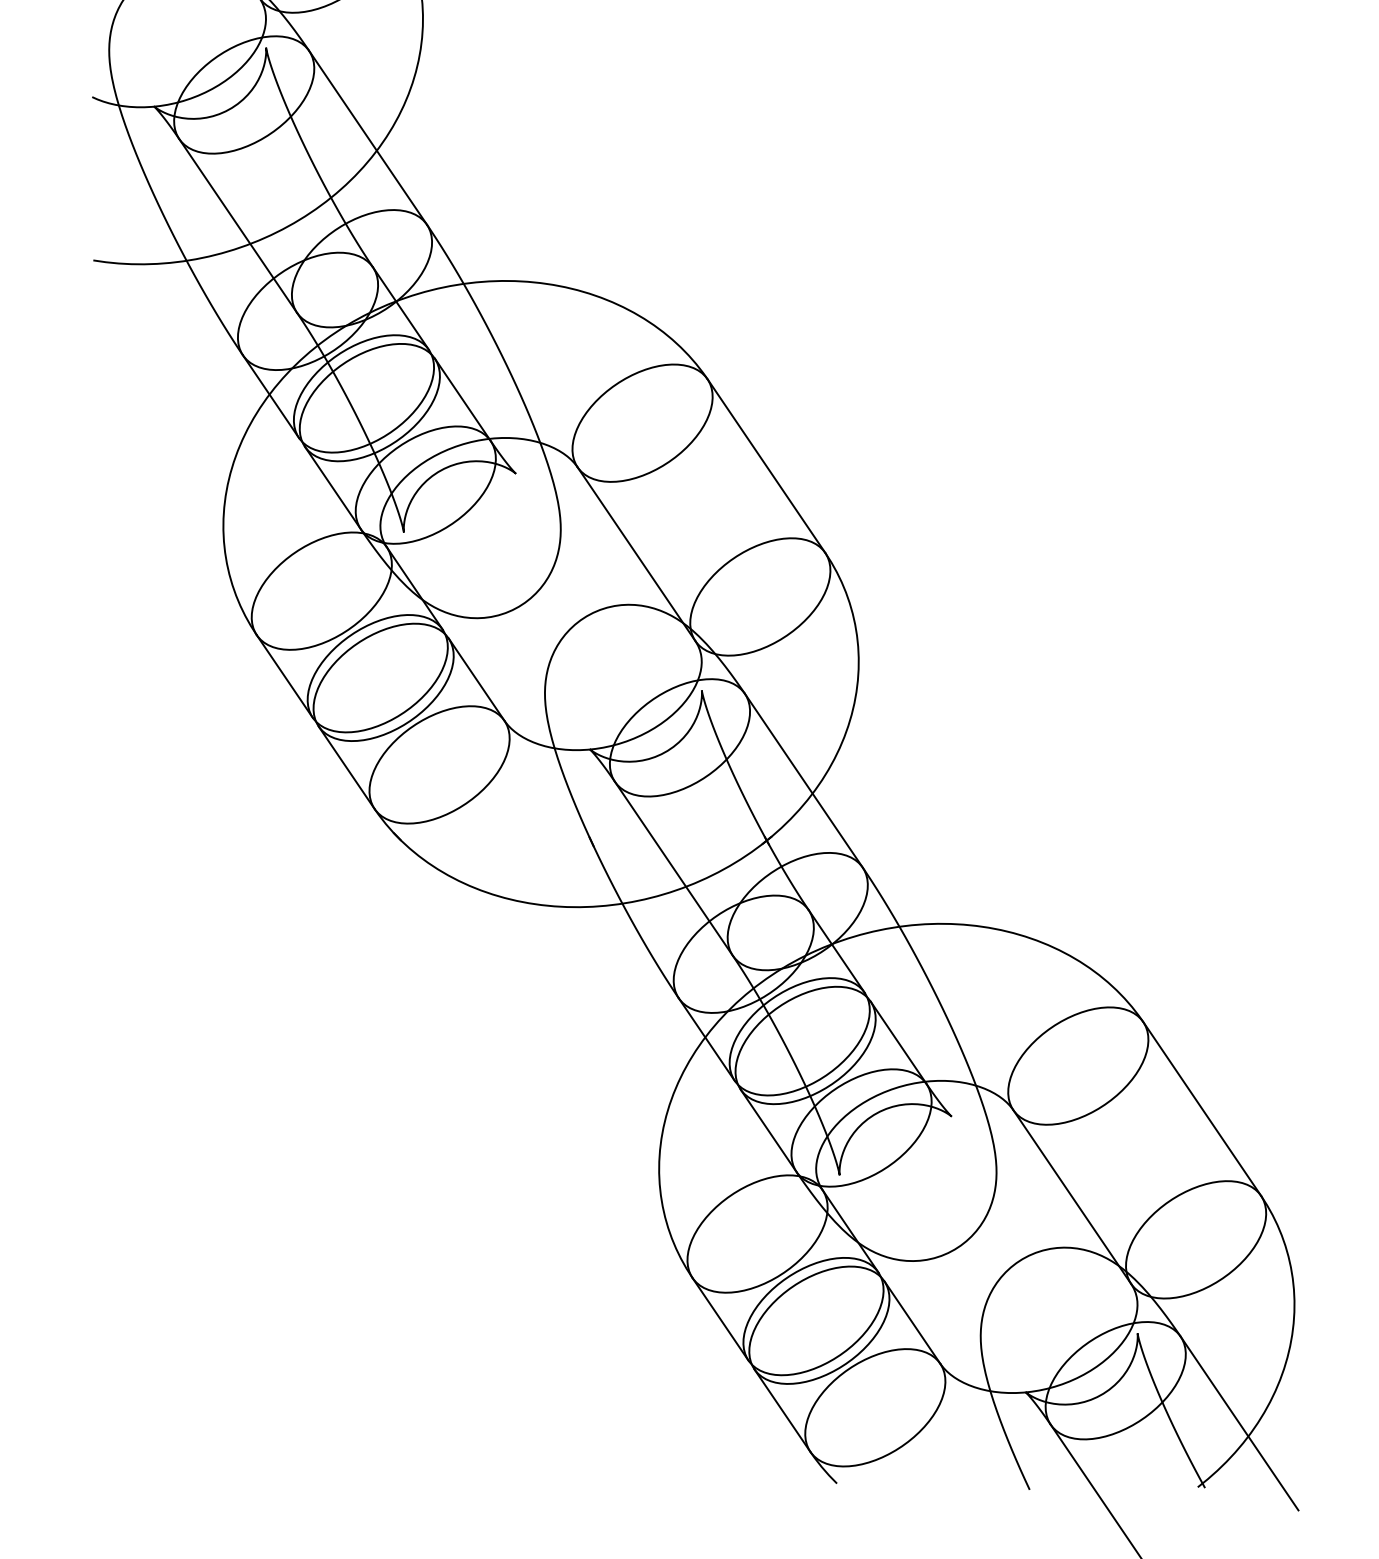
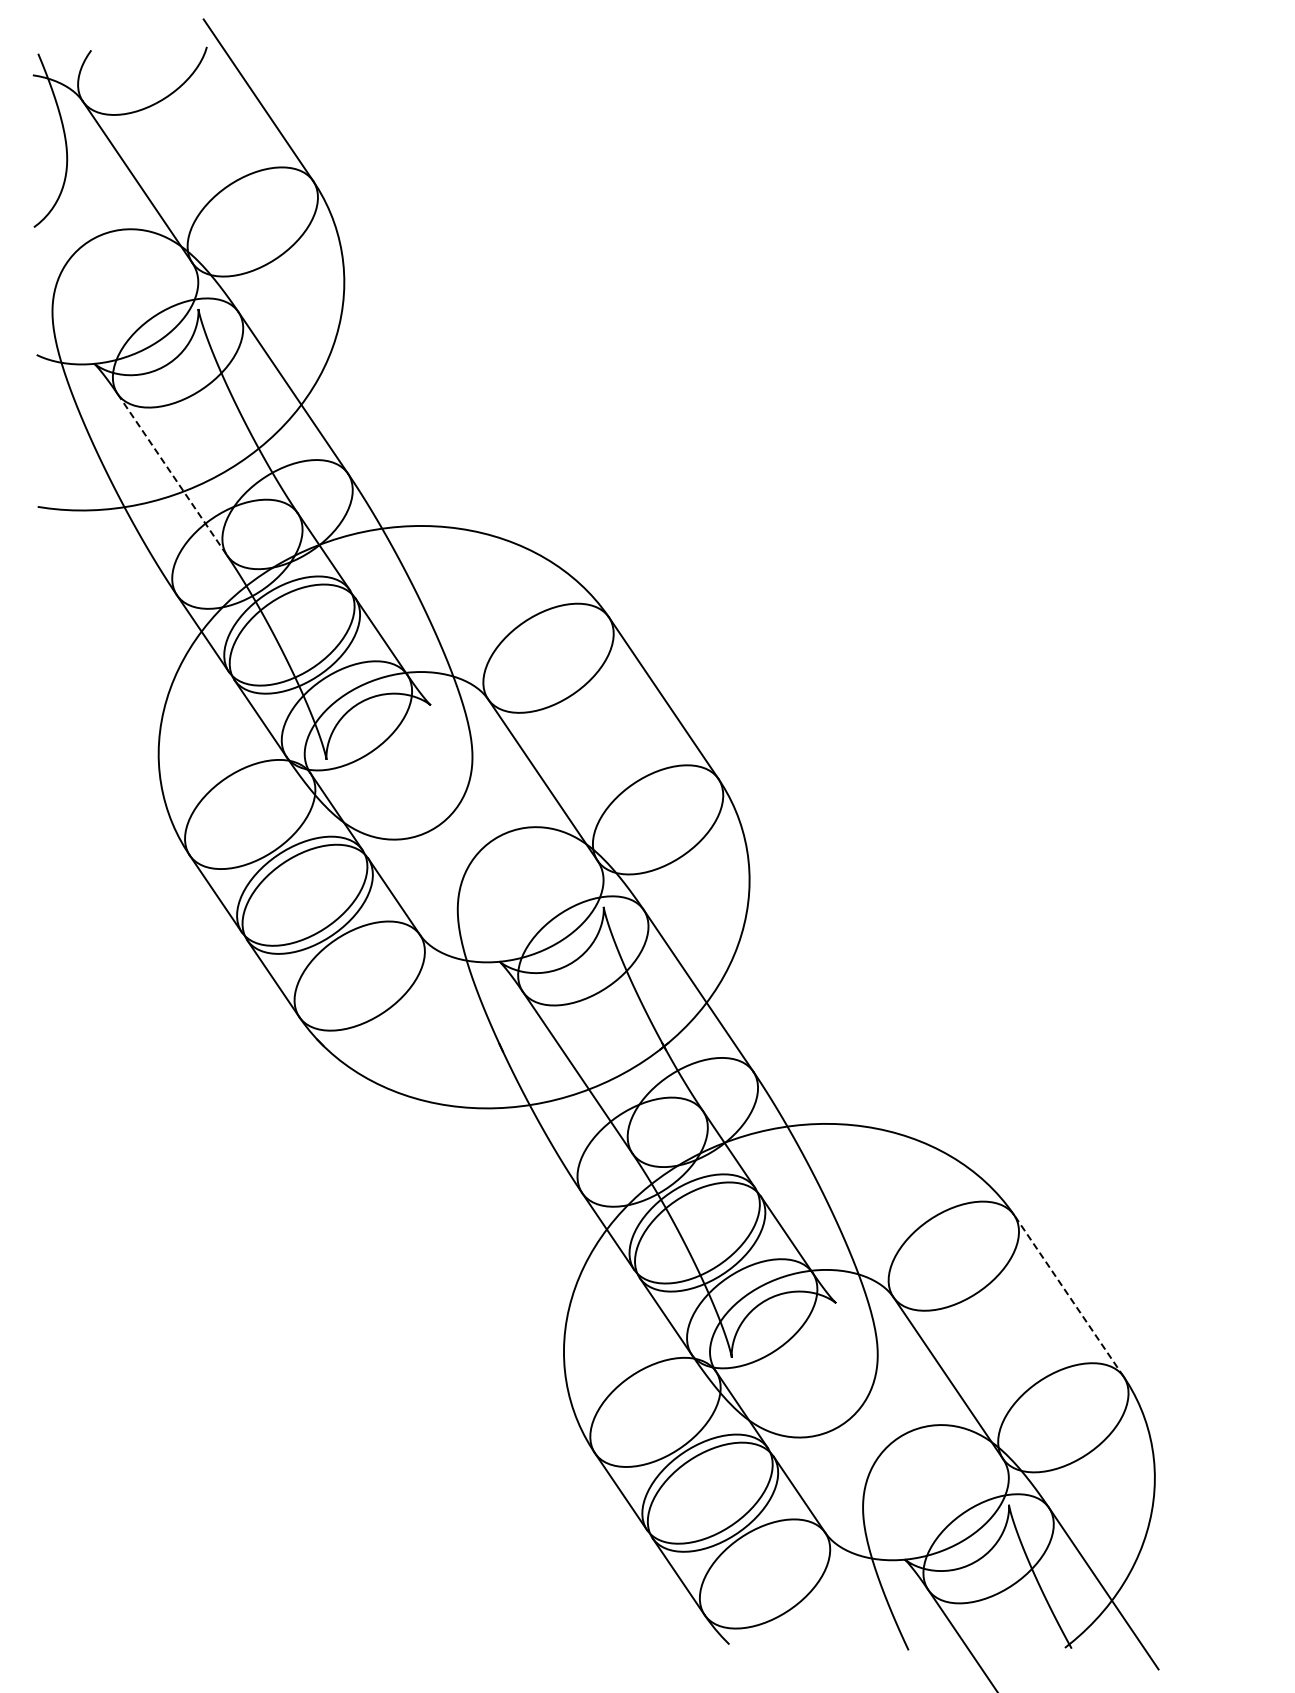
line: (238, 225) -> (172, 474), solid -> dashed
line: (1202, 1109) -> (1069, 1296), solid -> dashed

